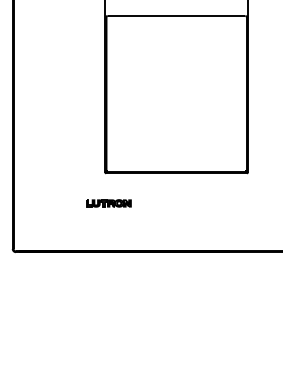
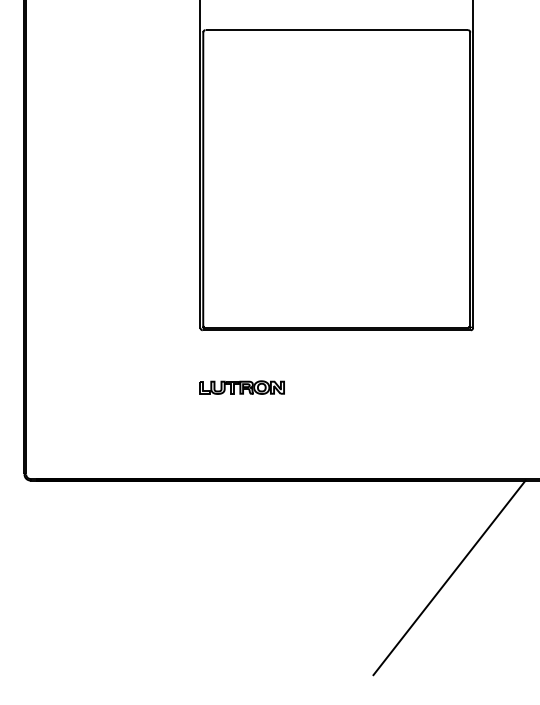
part: (108, 203) -> (241, 387), moved
line: (235, 303) -> (449, 578), added

